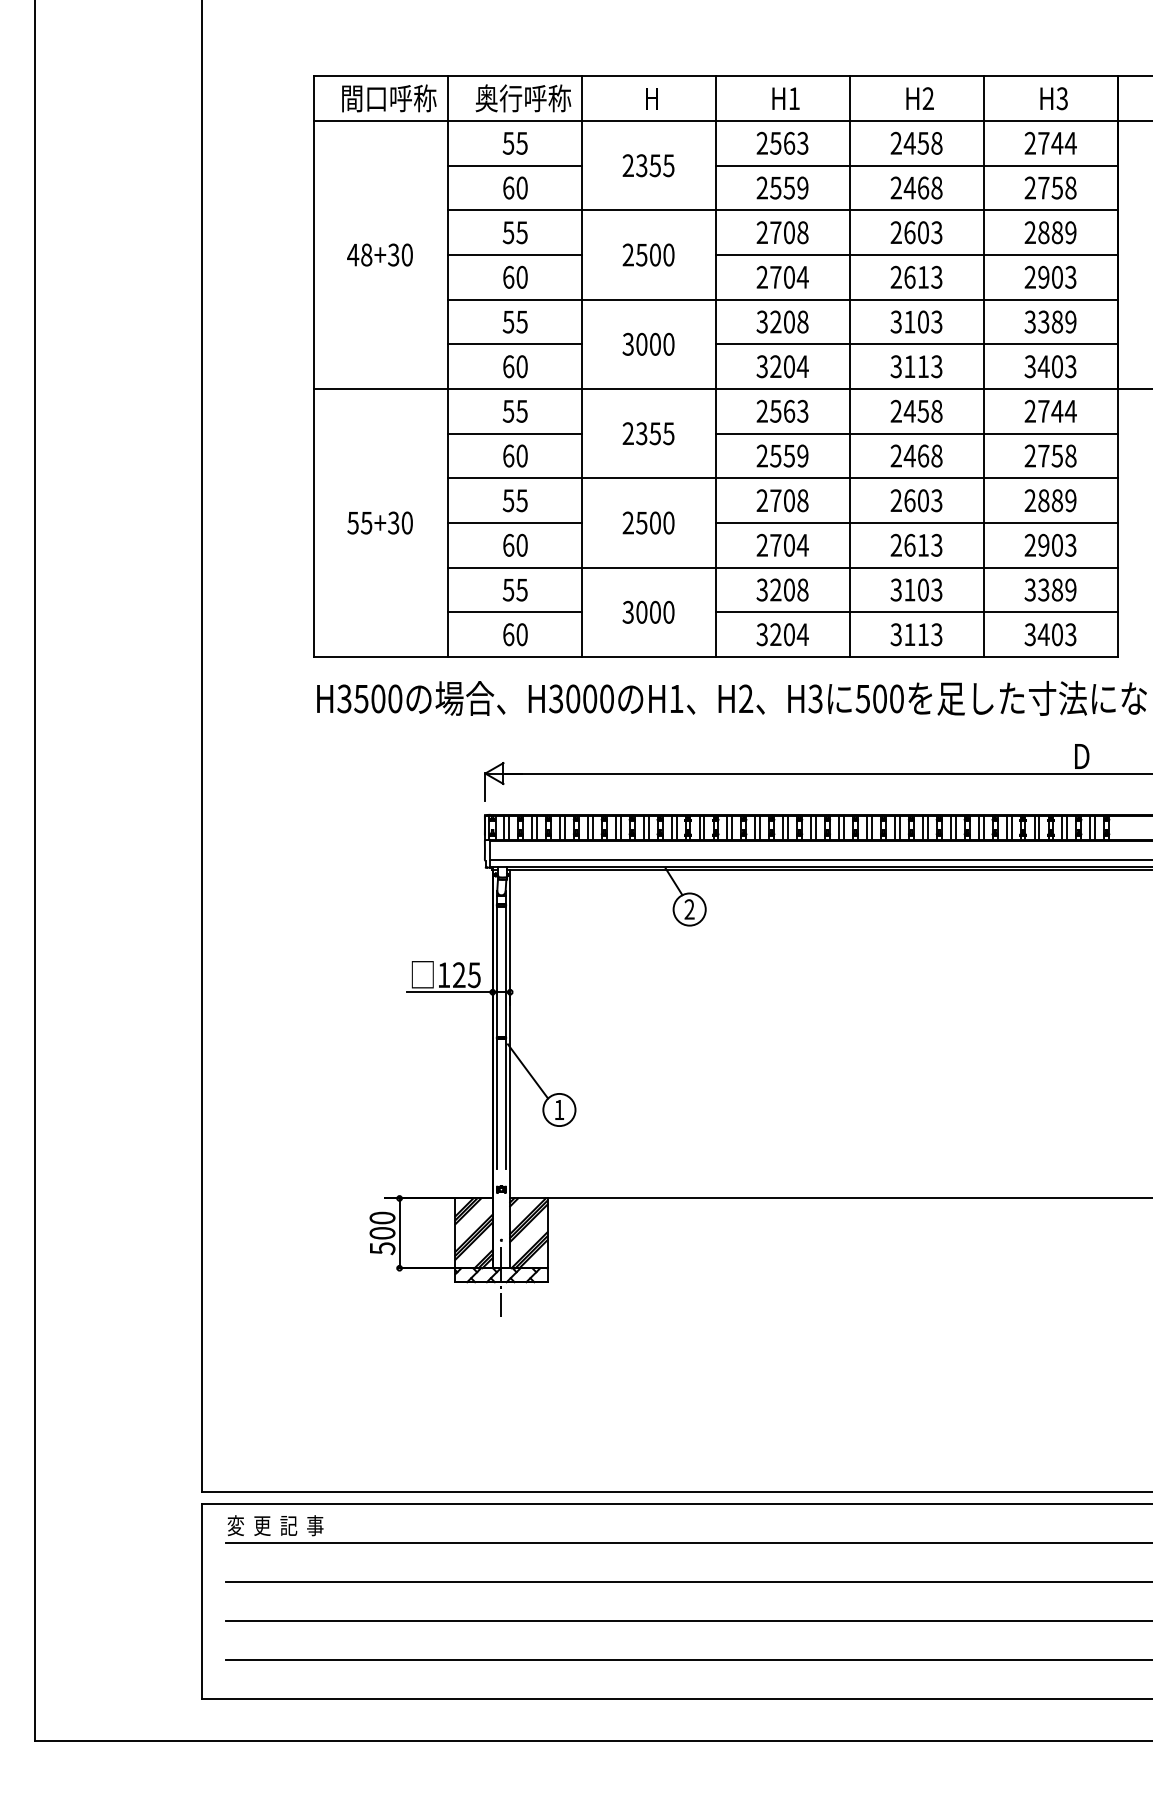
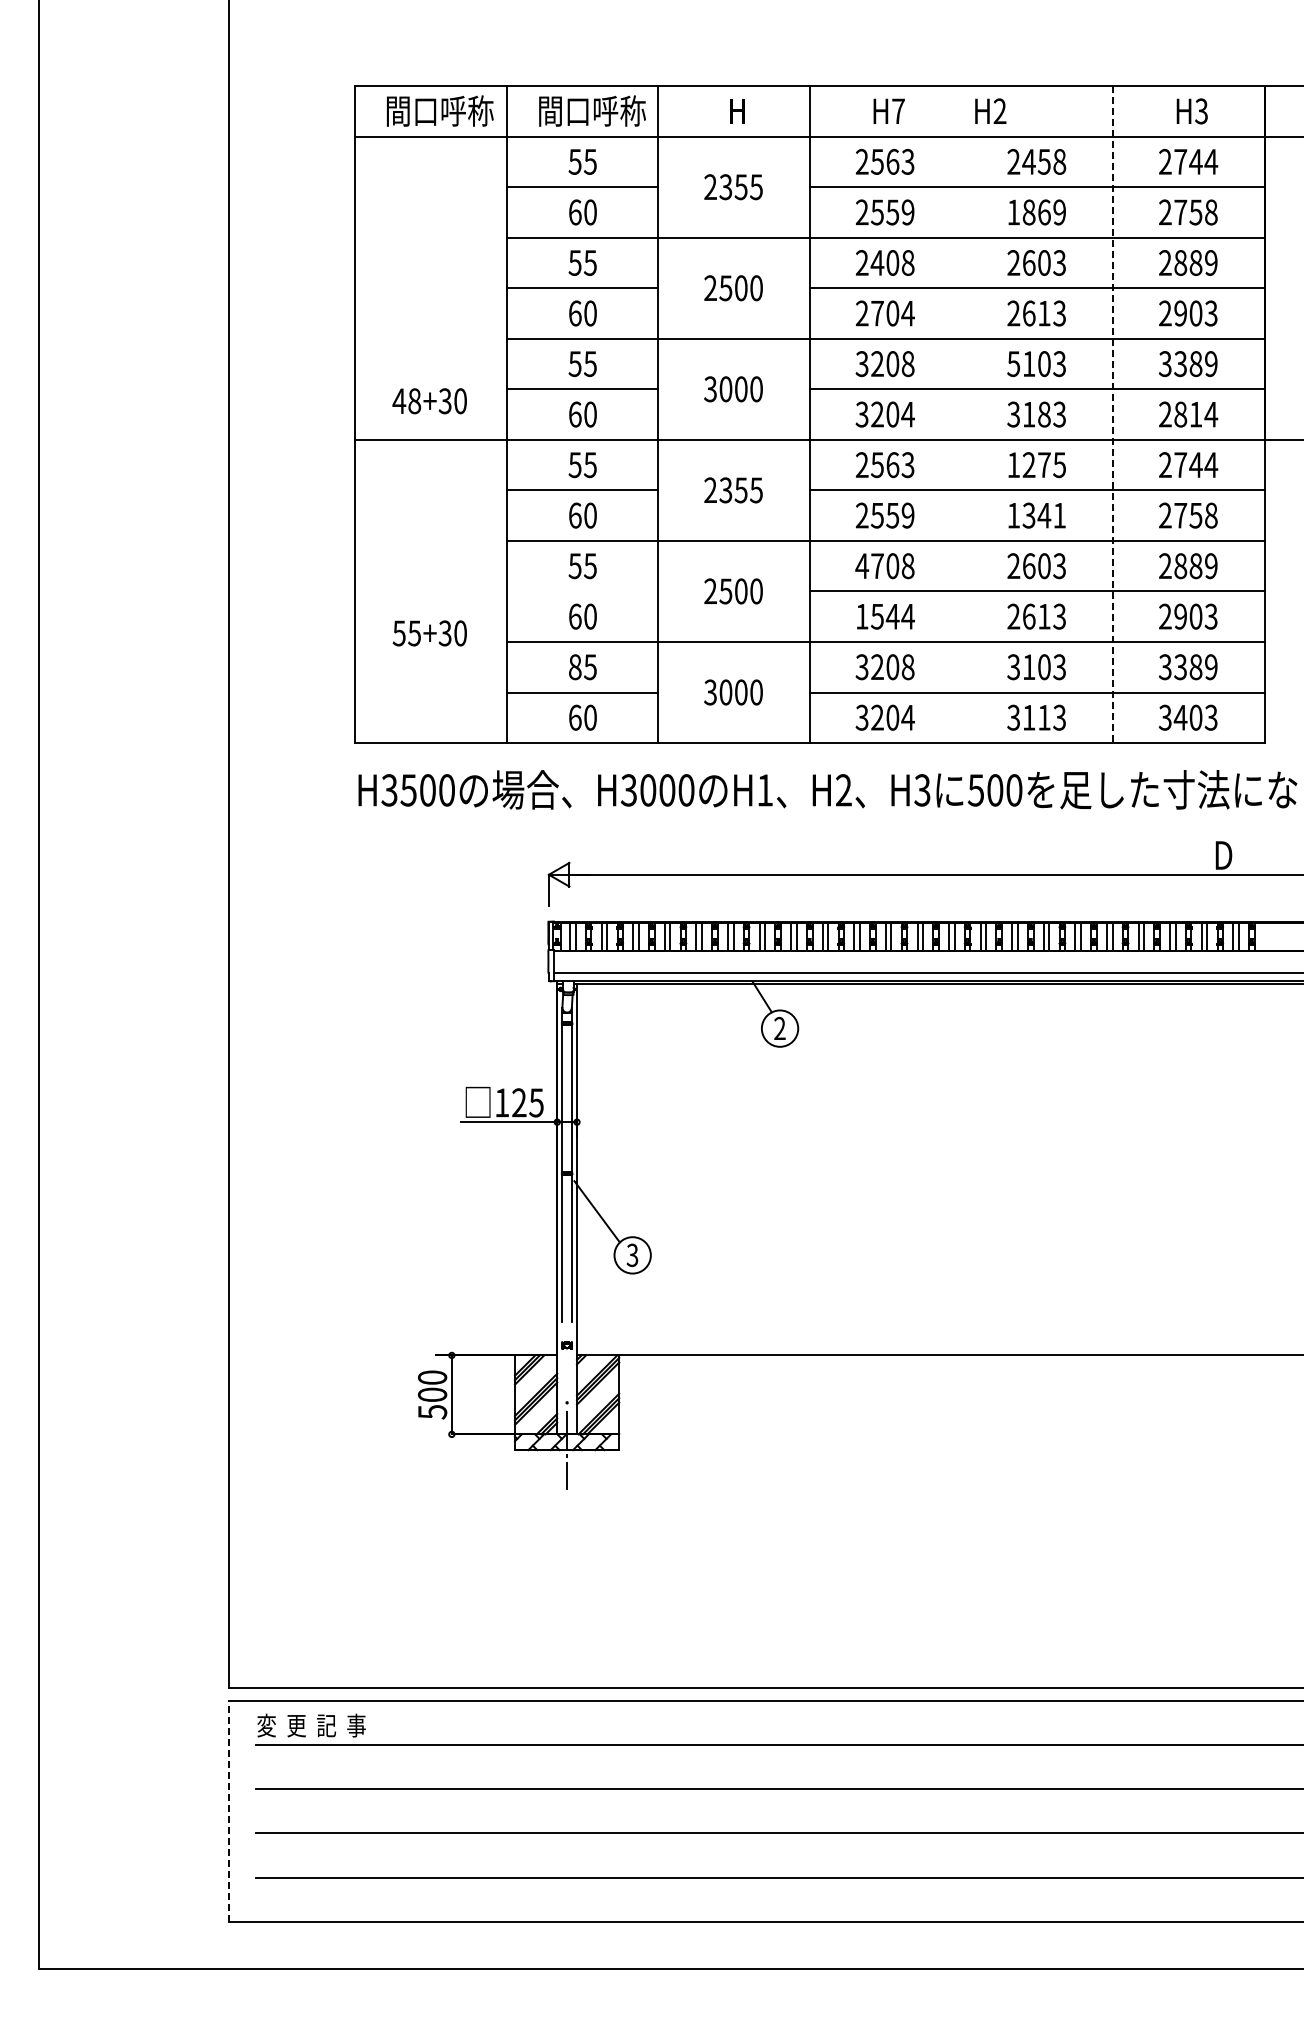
text: (499, 97) -> (564, 110), 奥行呼称 -> 間口呼称
text: (794, 97) -> (898, 110), H1 -> H7
text: (919, 97) -> (990, 110), moved
text: (916, 188) -> (1036, 212), 2468 -> 1869
text: (775, 232) -> (877, 262), 2708 -> 2408
text: (379, 255) -> (429, 401), moved
text: (896, 321) -> (1013, 363), 3103 -> 5103
line: (850, 366) -> (961, 414), removed
text: (923, 366) -> (1044, 414), 3113 -> 3183
text: (1050, 366) -> (1188, 414), 3403 -> 2814
line: (984, 367) -> (1113, 415), solid -> dashed
text: (916, 411) -> (1036, 465), 2458 -> 1275
text: (916, 455) -> (1036, 515), 2468 -> 1341
text: (762, 500) -> (862, 565), 2708 -> 4708
text: (379, 523) -> (429, 633), moved
line: (515, 523) -> (582, 591), removed
text: (775, 545) -> (877, 616), 2704 -> 1544
text: (507, 590) -> (574, 667), 55 -> 85
text: (559, 1110) -> (632, 1255), 1 -> 3
line: (202, 1601) -> (228, 1811), solid -> dashed

